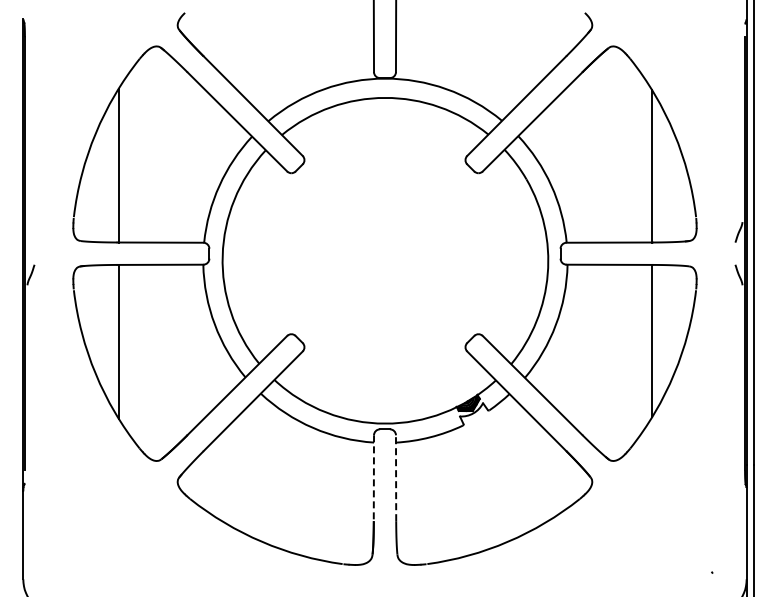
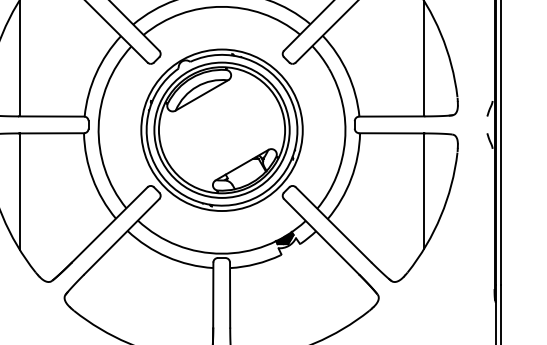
part: (385, 260) -> (222, 130), added
line: (373, 478) -> (212, 295), dashed -> solid
line: (396, 478) -> (230, 295), dashed -> solid

